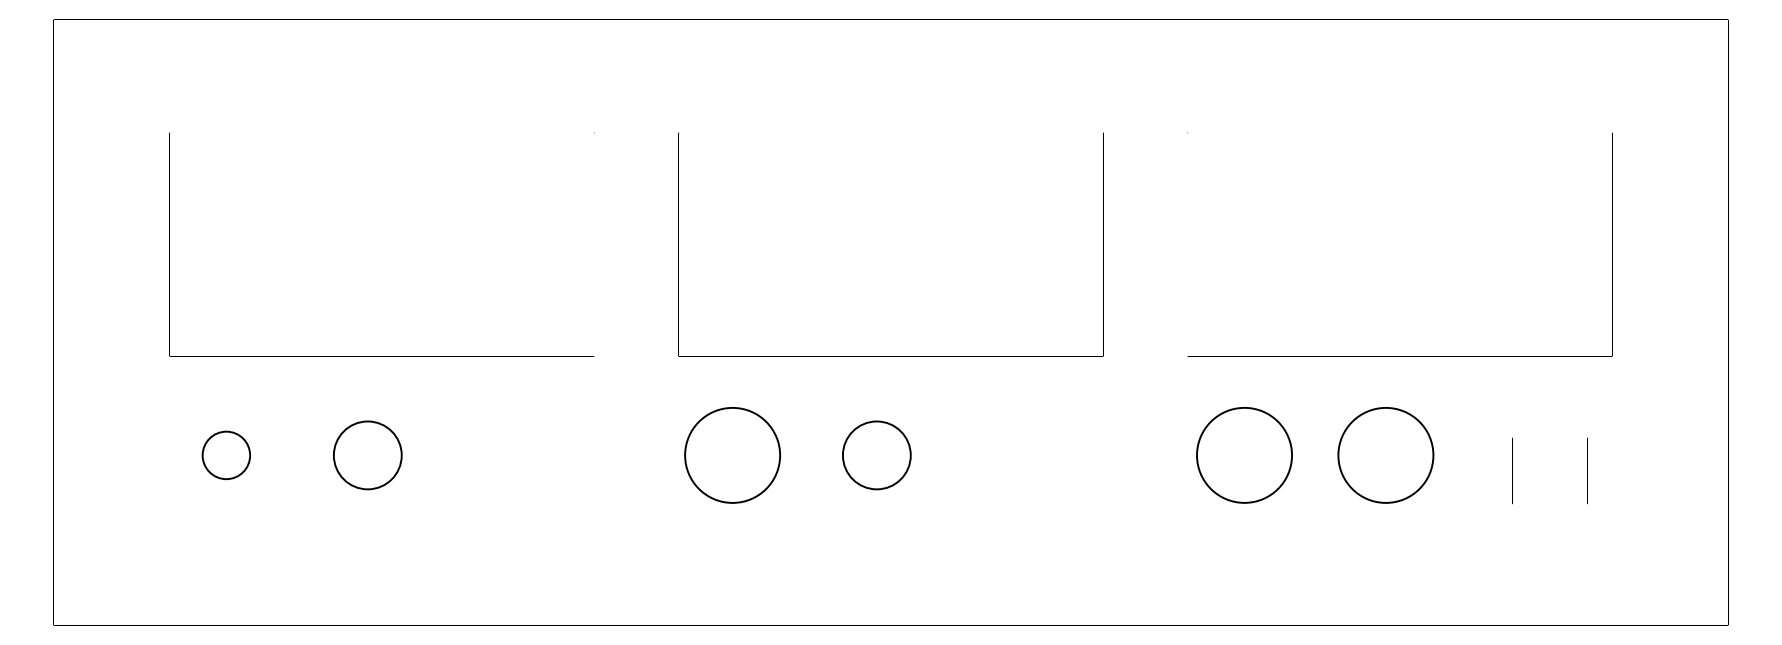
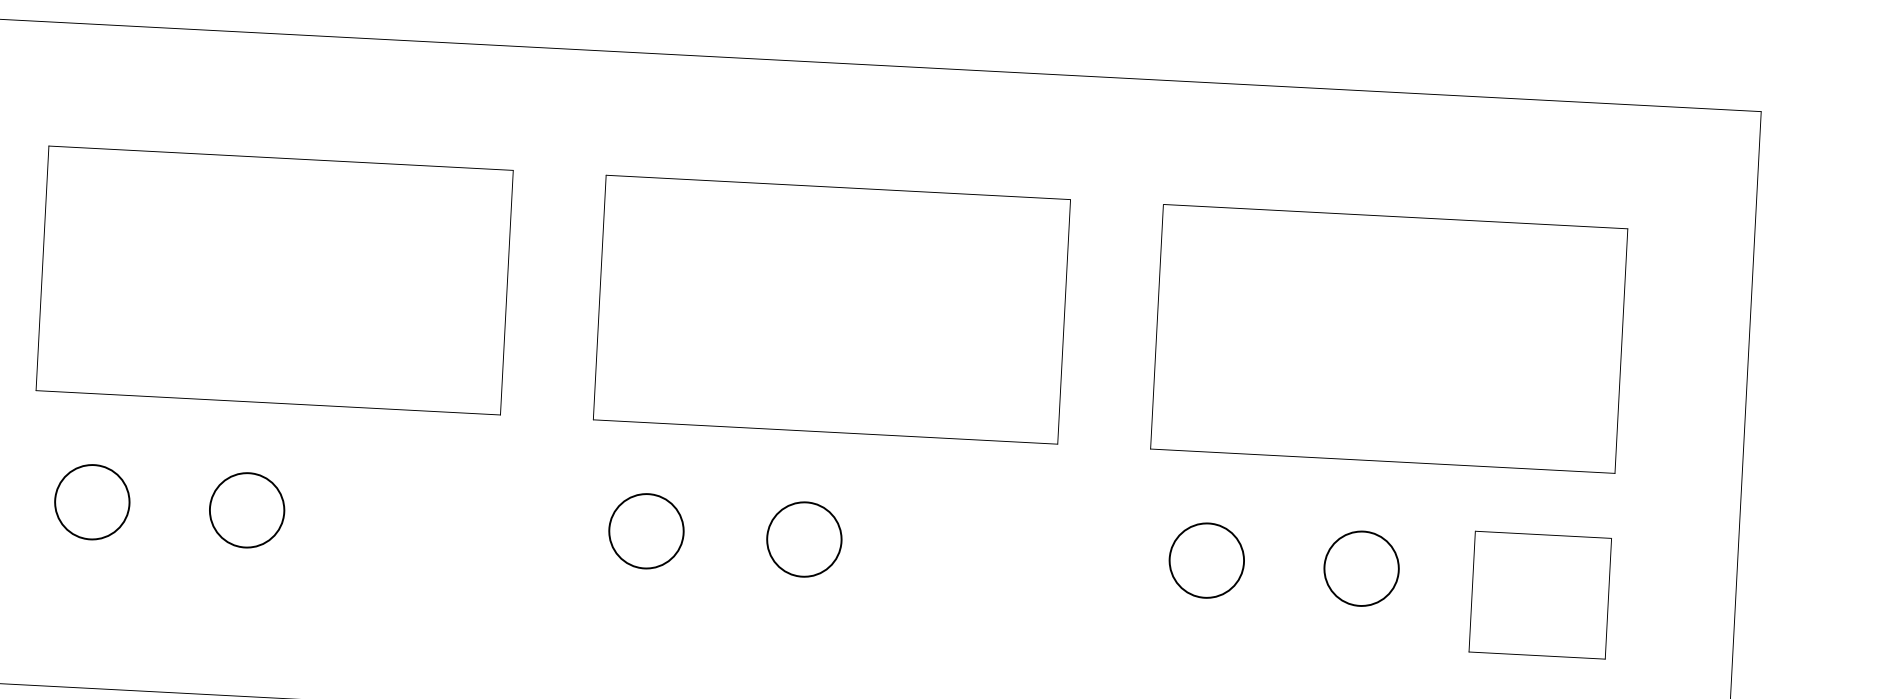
circle: (226, 455) -> (92, 502), size x1.43
circle: (732, 455) -> (646, 531), size x0.71
circle: (1244, 455) -> (1206, 560), size x0.71
circle: (1385, 455) -> (1361, 568), size x0.71
part: (1549, 470) -> (1539, 594), size x1.67

